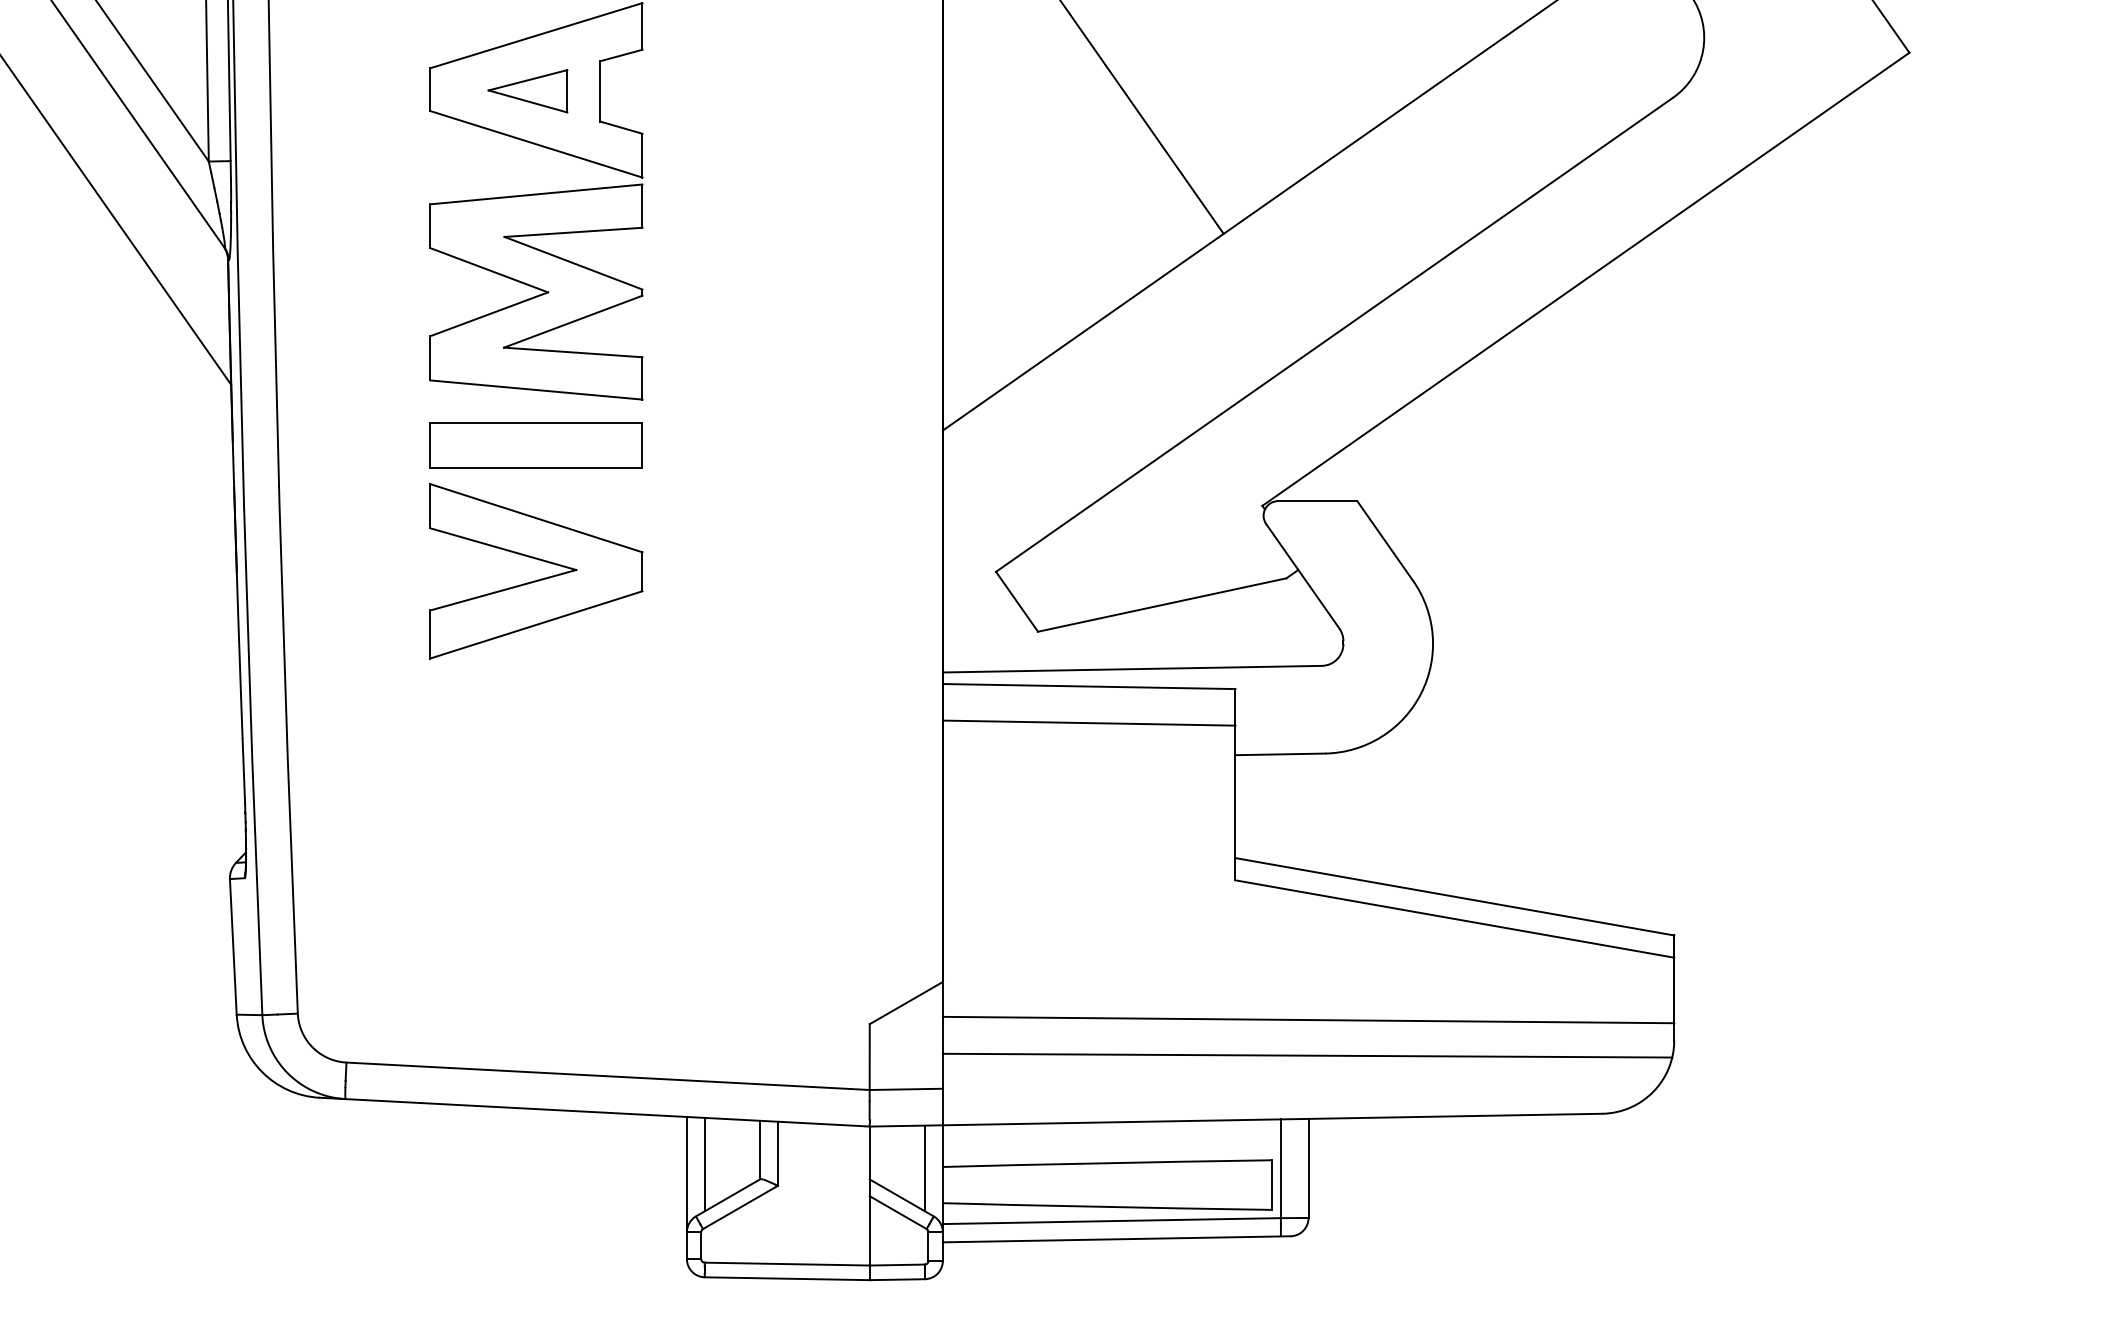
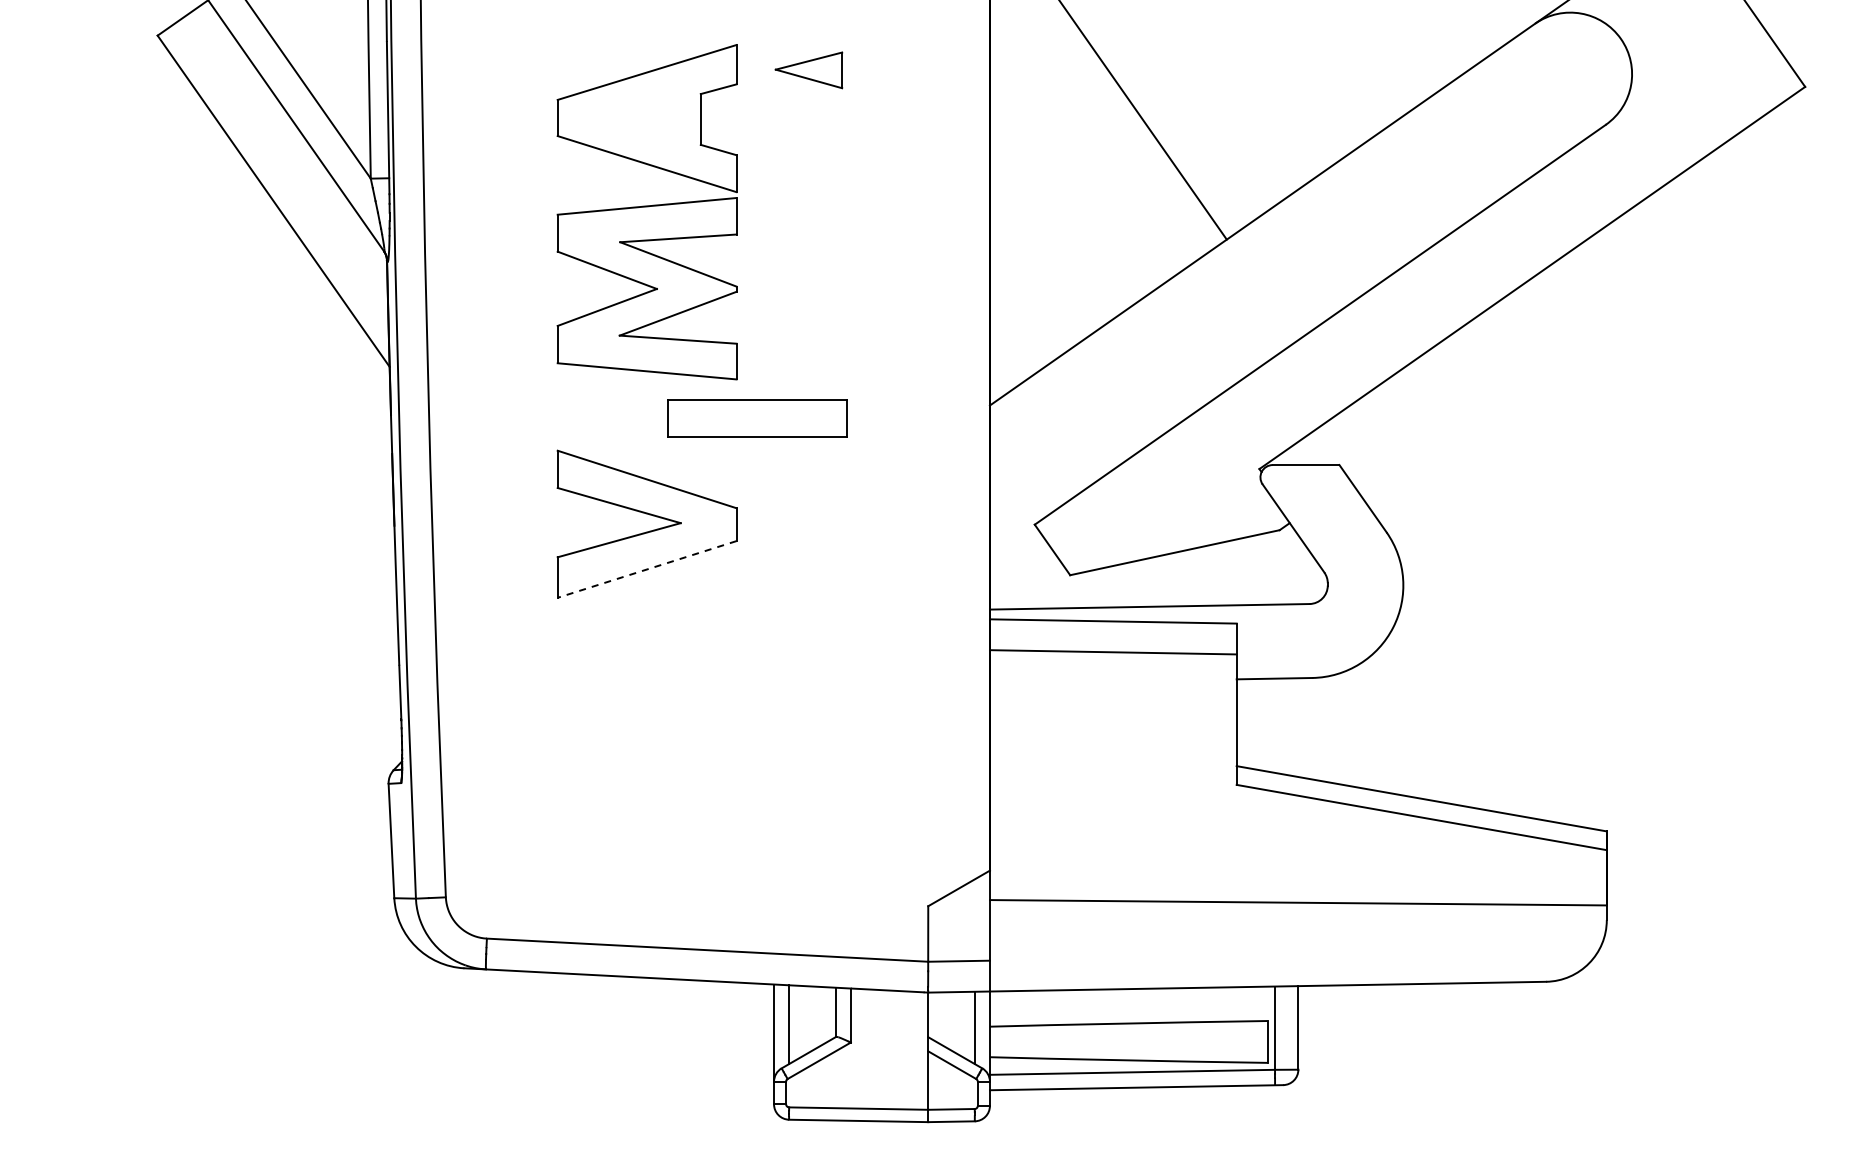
part: (527, 91) -> (808, 70), moved
part: (536, 445) -> (757, 418), moved
line: (536, 624) -> (647, 569), solid -> dashed
line: (1307, 1055) -> (1297, 932), removed

